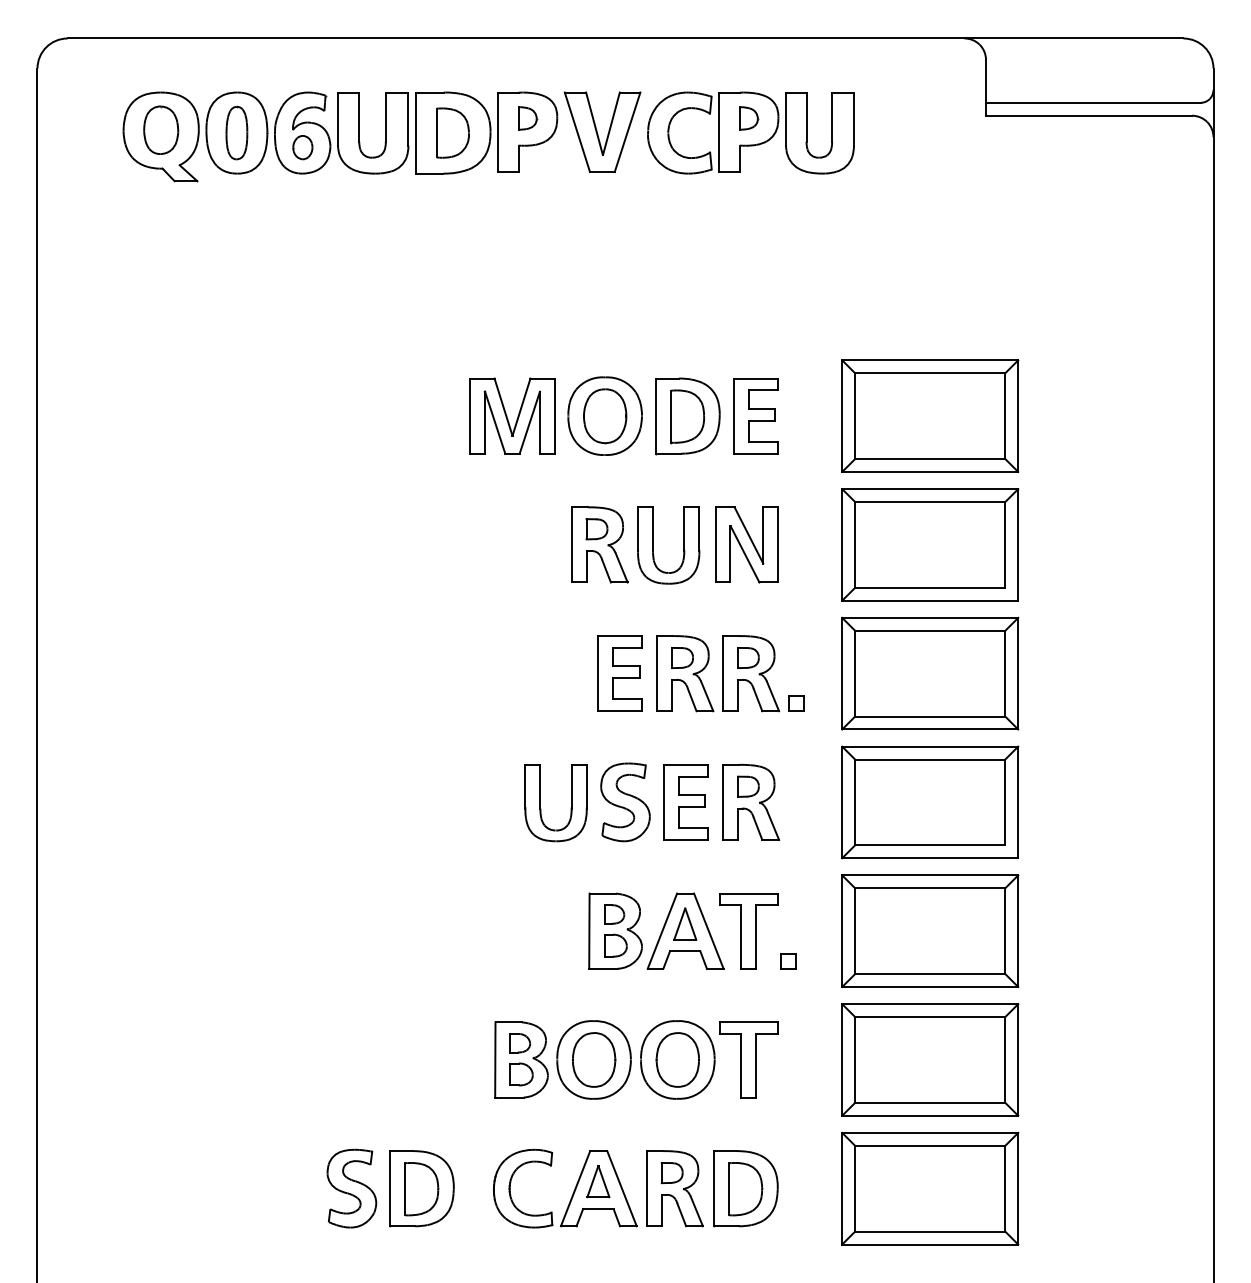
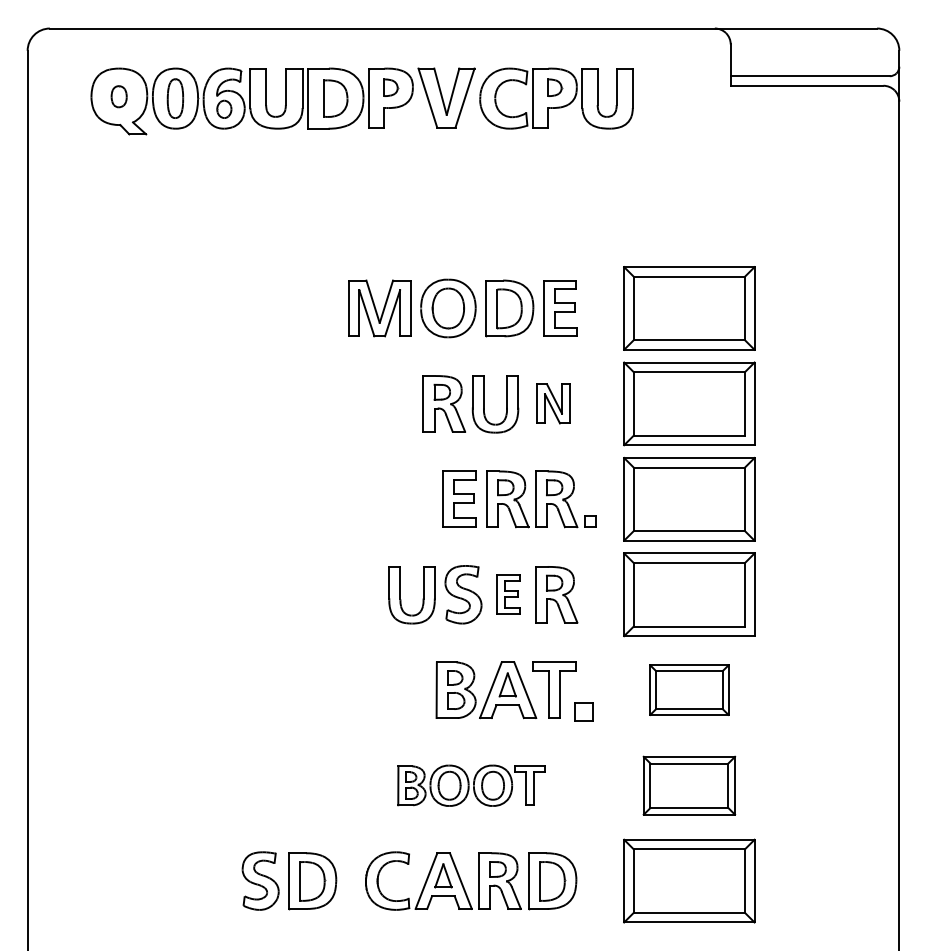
part: (160, 130) -> (118, 96), size x0.6
part: (746, 544) -> (553, 403), size x0.7
part: (686, 802) -> (508, 594), size x0.7
part: (930, 930) -> (689, 689), size x0.6
part: (787, 961) -> (583, 712), size x1.6
part: (636, 1059) -> (471, 785), size x0.7
part: (930, 1059) -> (689, 785), size x0.7

